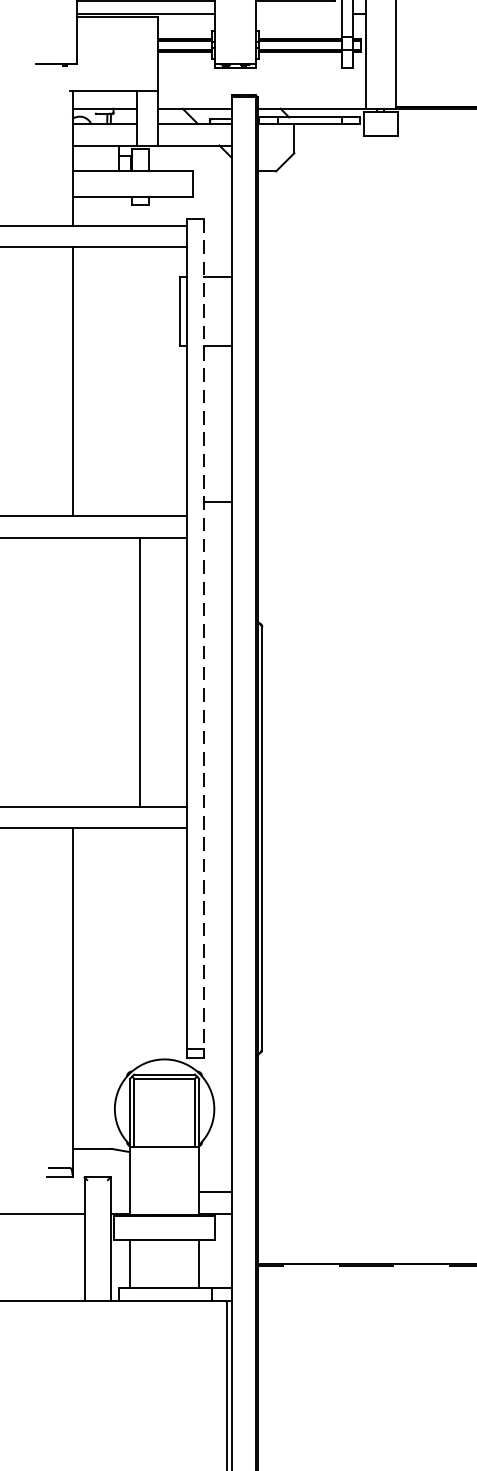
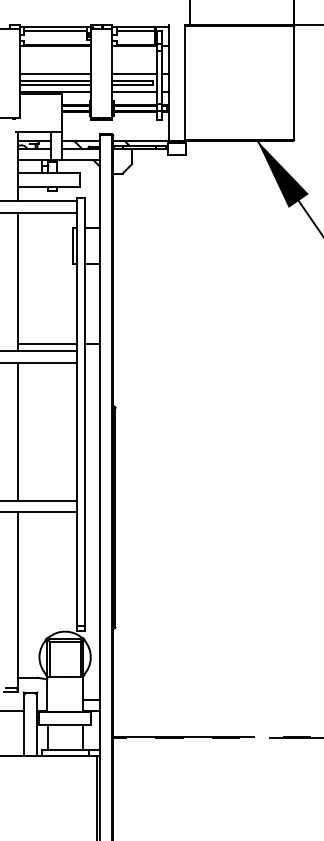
line: (299, 14) -> (134, 92), added
line: (128, 502) -> (46, 344), added
line: (204, 634) -> (85, 412), dashed -> solid
line: (140, 671) -> (17, 431), moved

